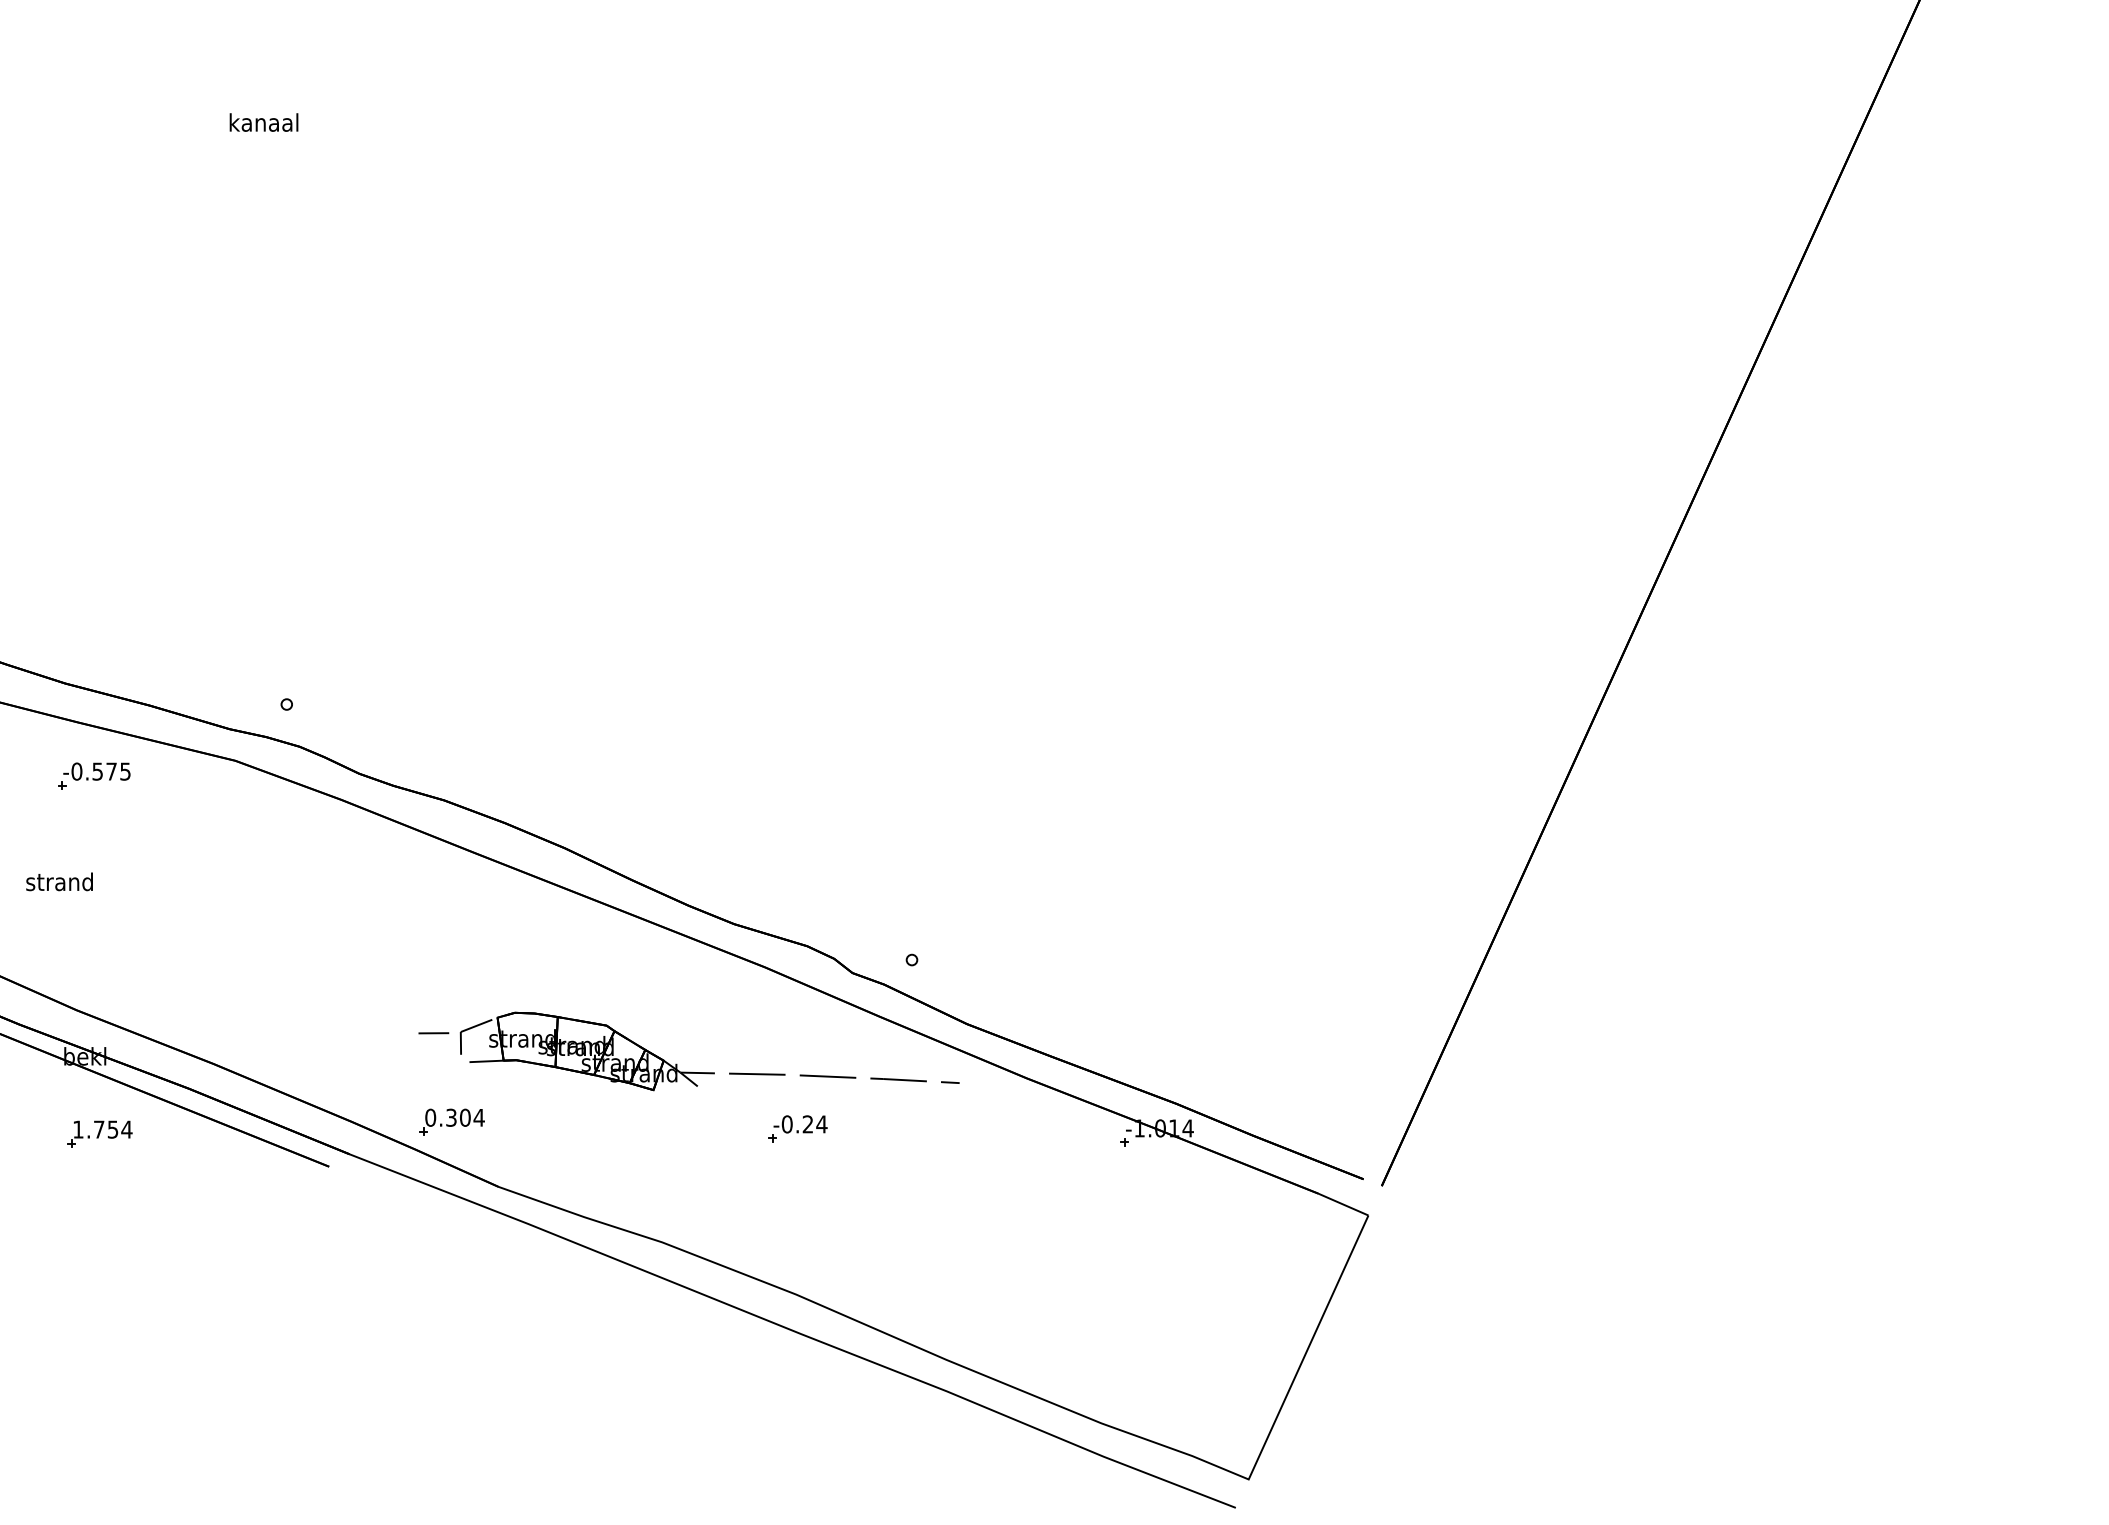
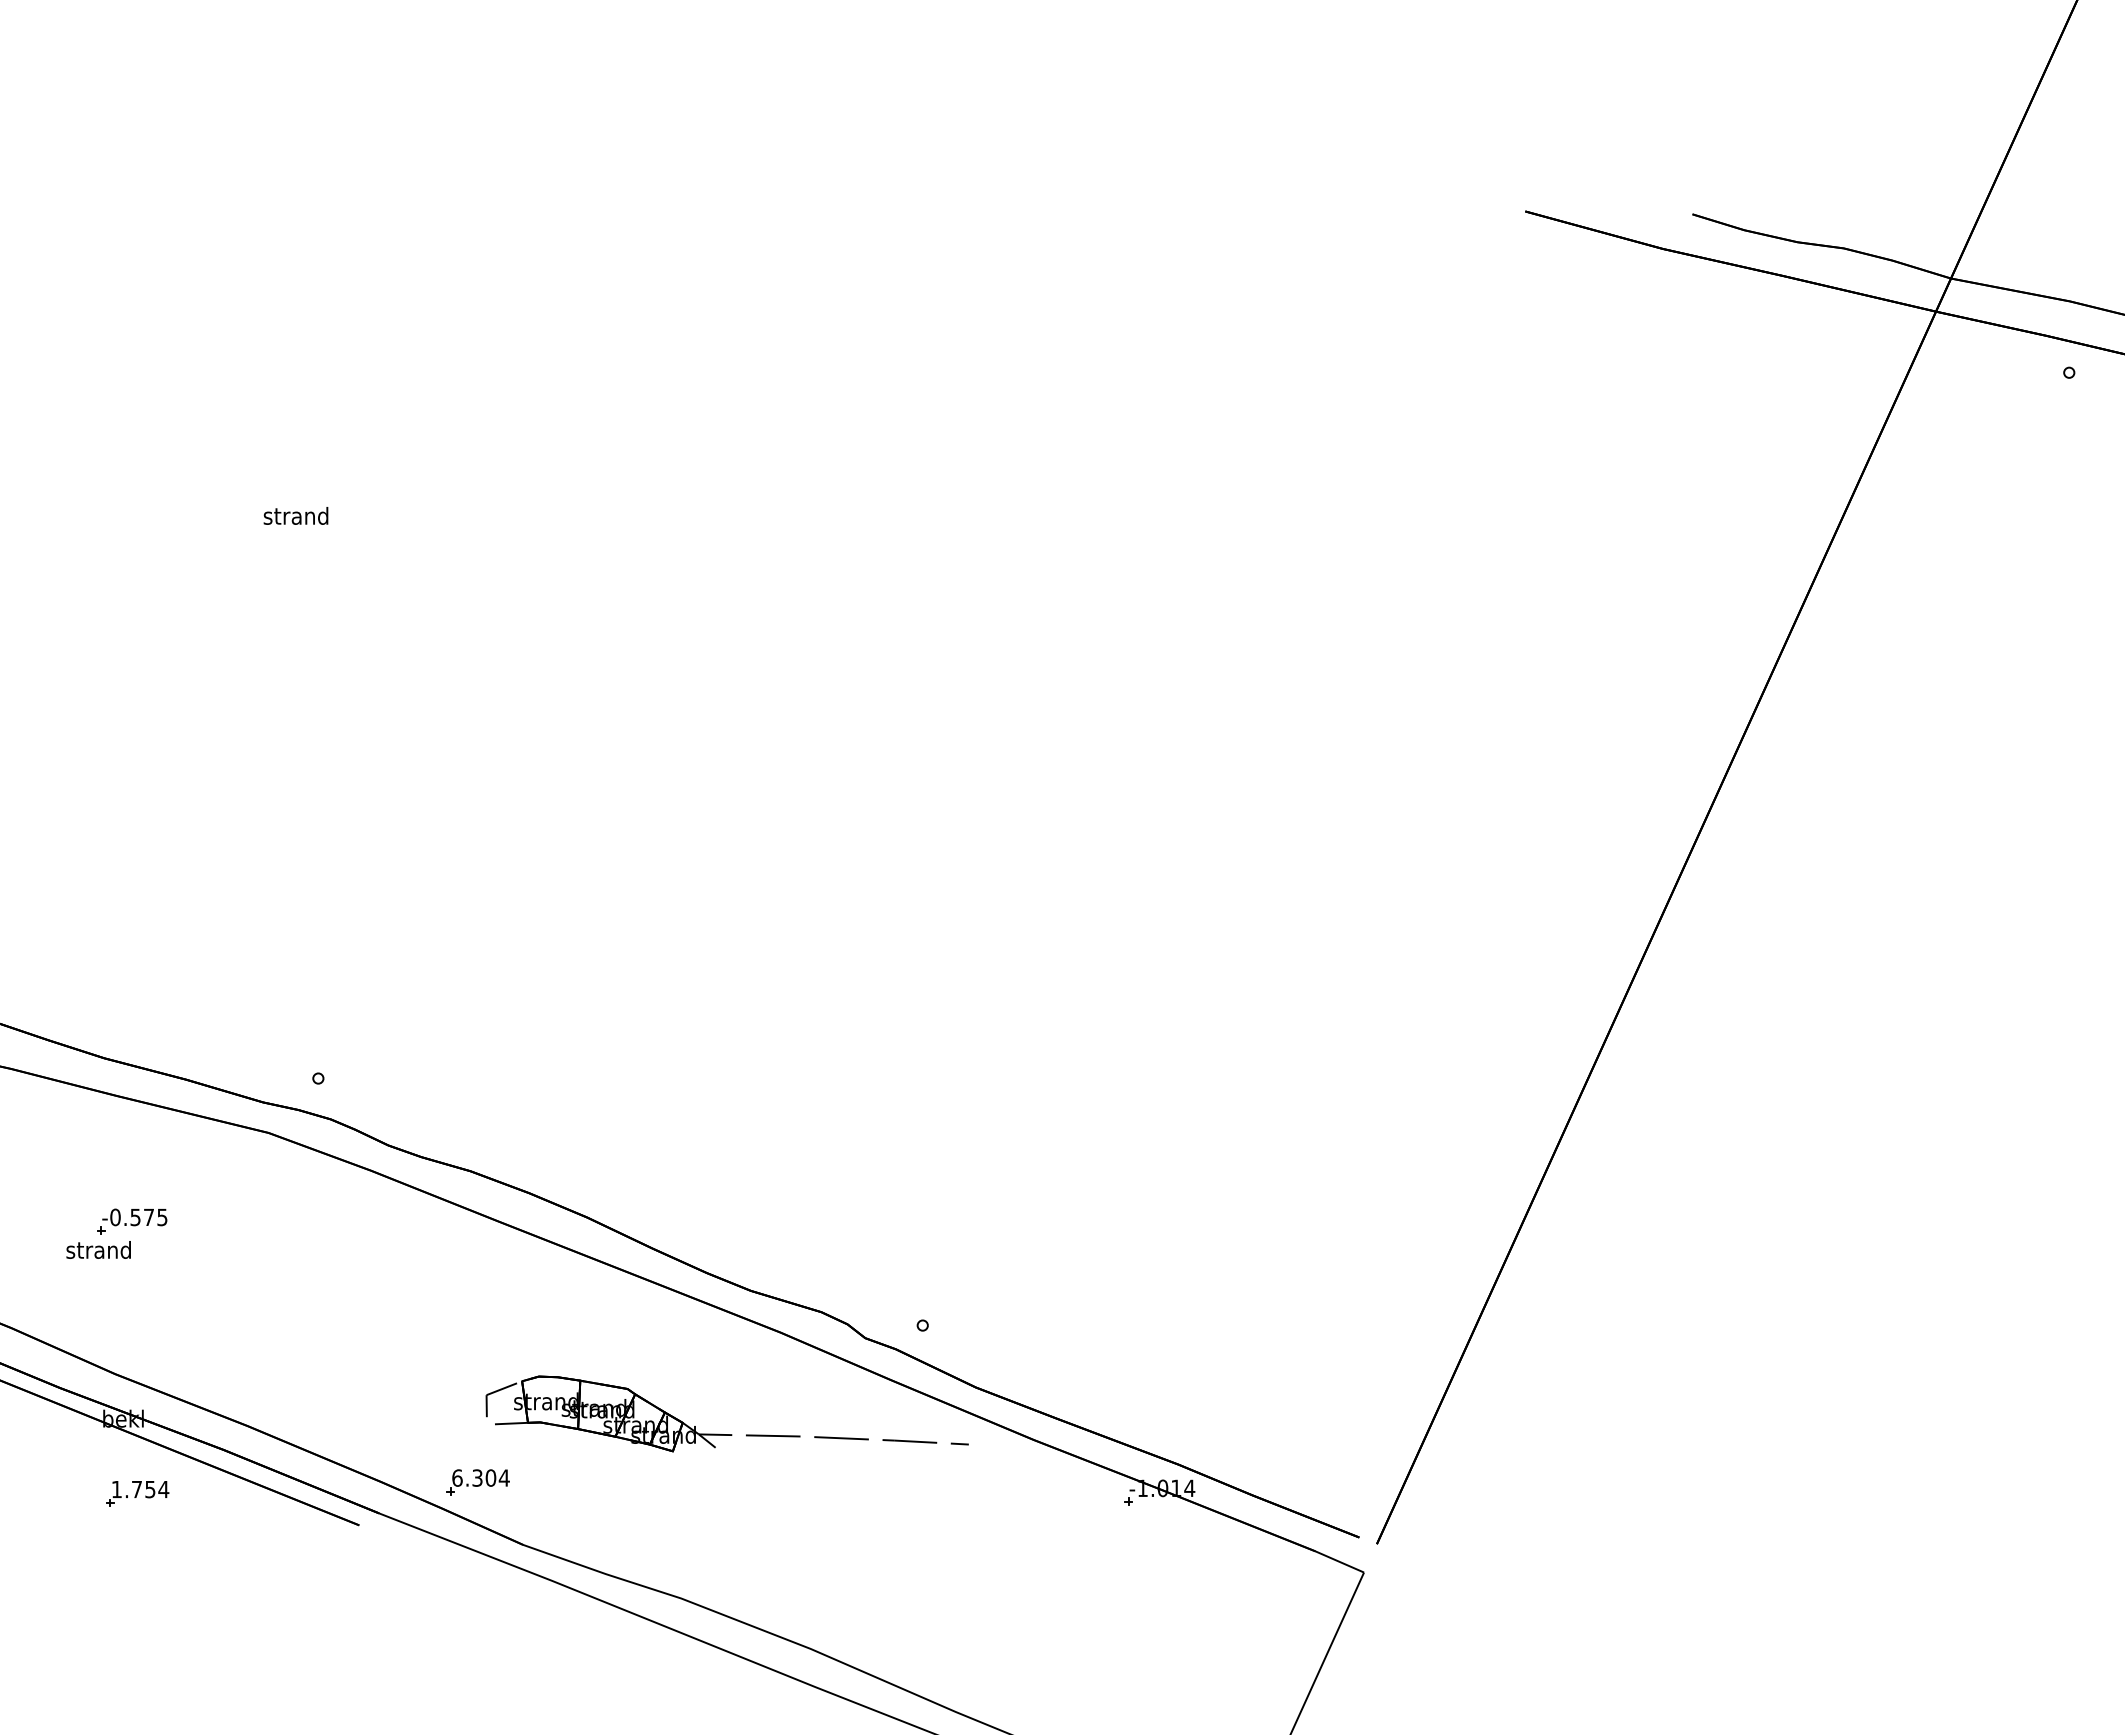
text: (264, 122) -> (296, 515), kanaal -> strand
part: (94, 775) -> (132, 1221), moved
line: (433, 1033) -> (460, 1396), removed
text: (430, 1117) -> (457, 1477), 0.304 -> 6.304
part: (797, 1128) -> (812, 1488), removed

